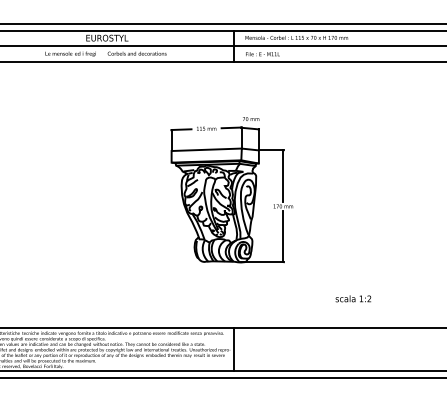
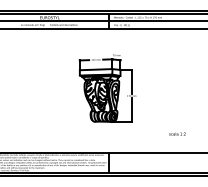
text: (353, 297) -> (177, 133), moved

